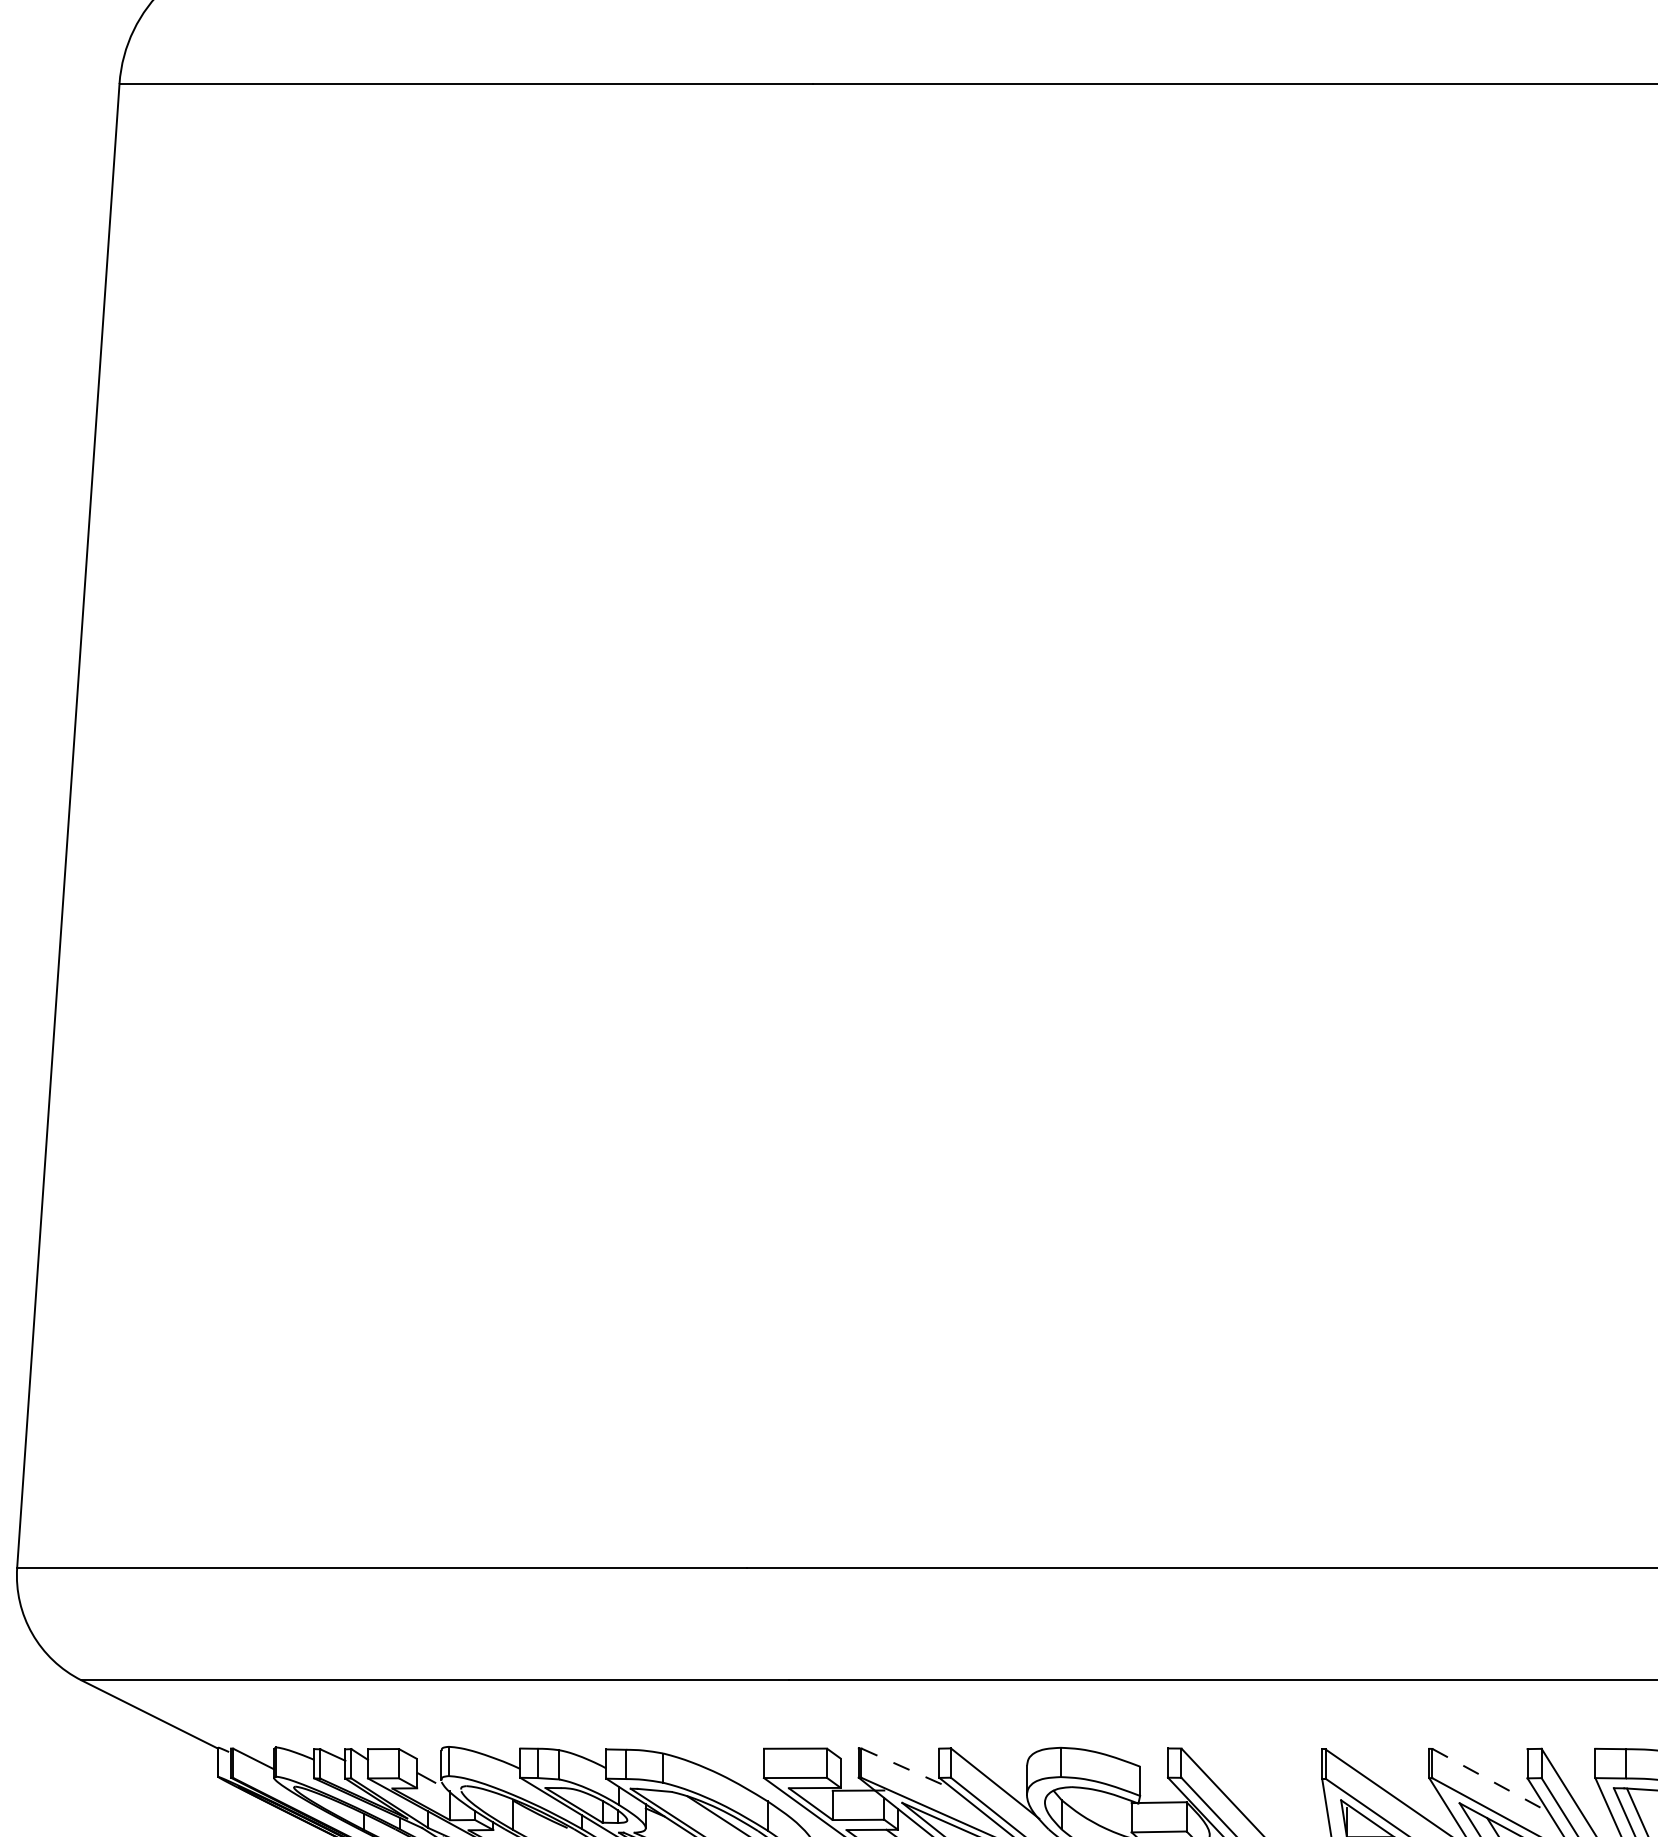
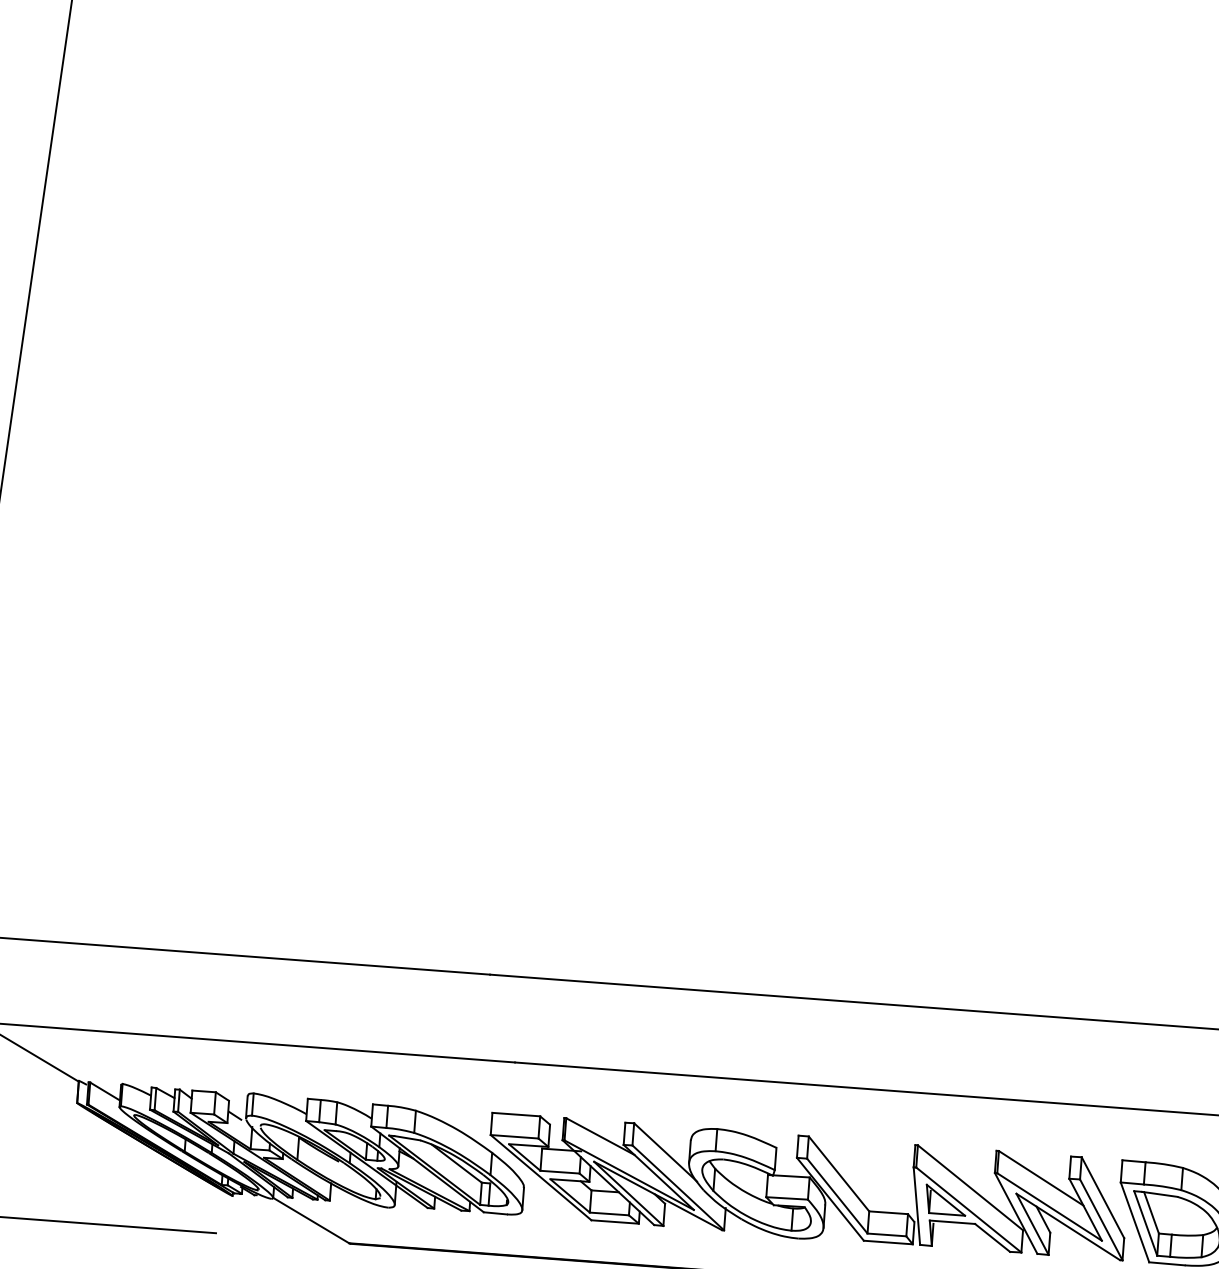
line: (907, 1769) -> (600, 1136), dashed -> solid
line: (1490, 1780) -> (1041, 1178), dashed -> solid

